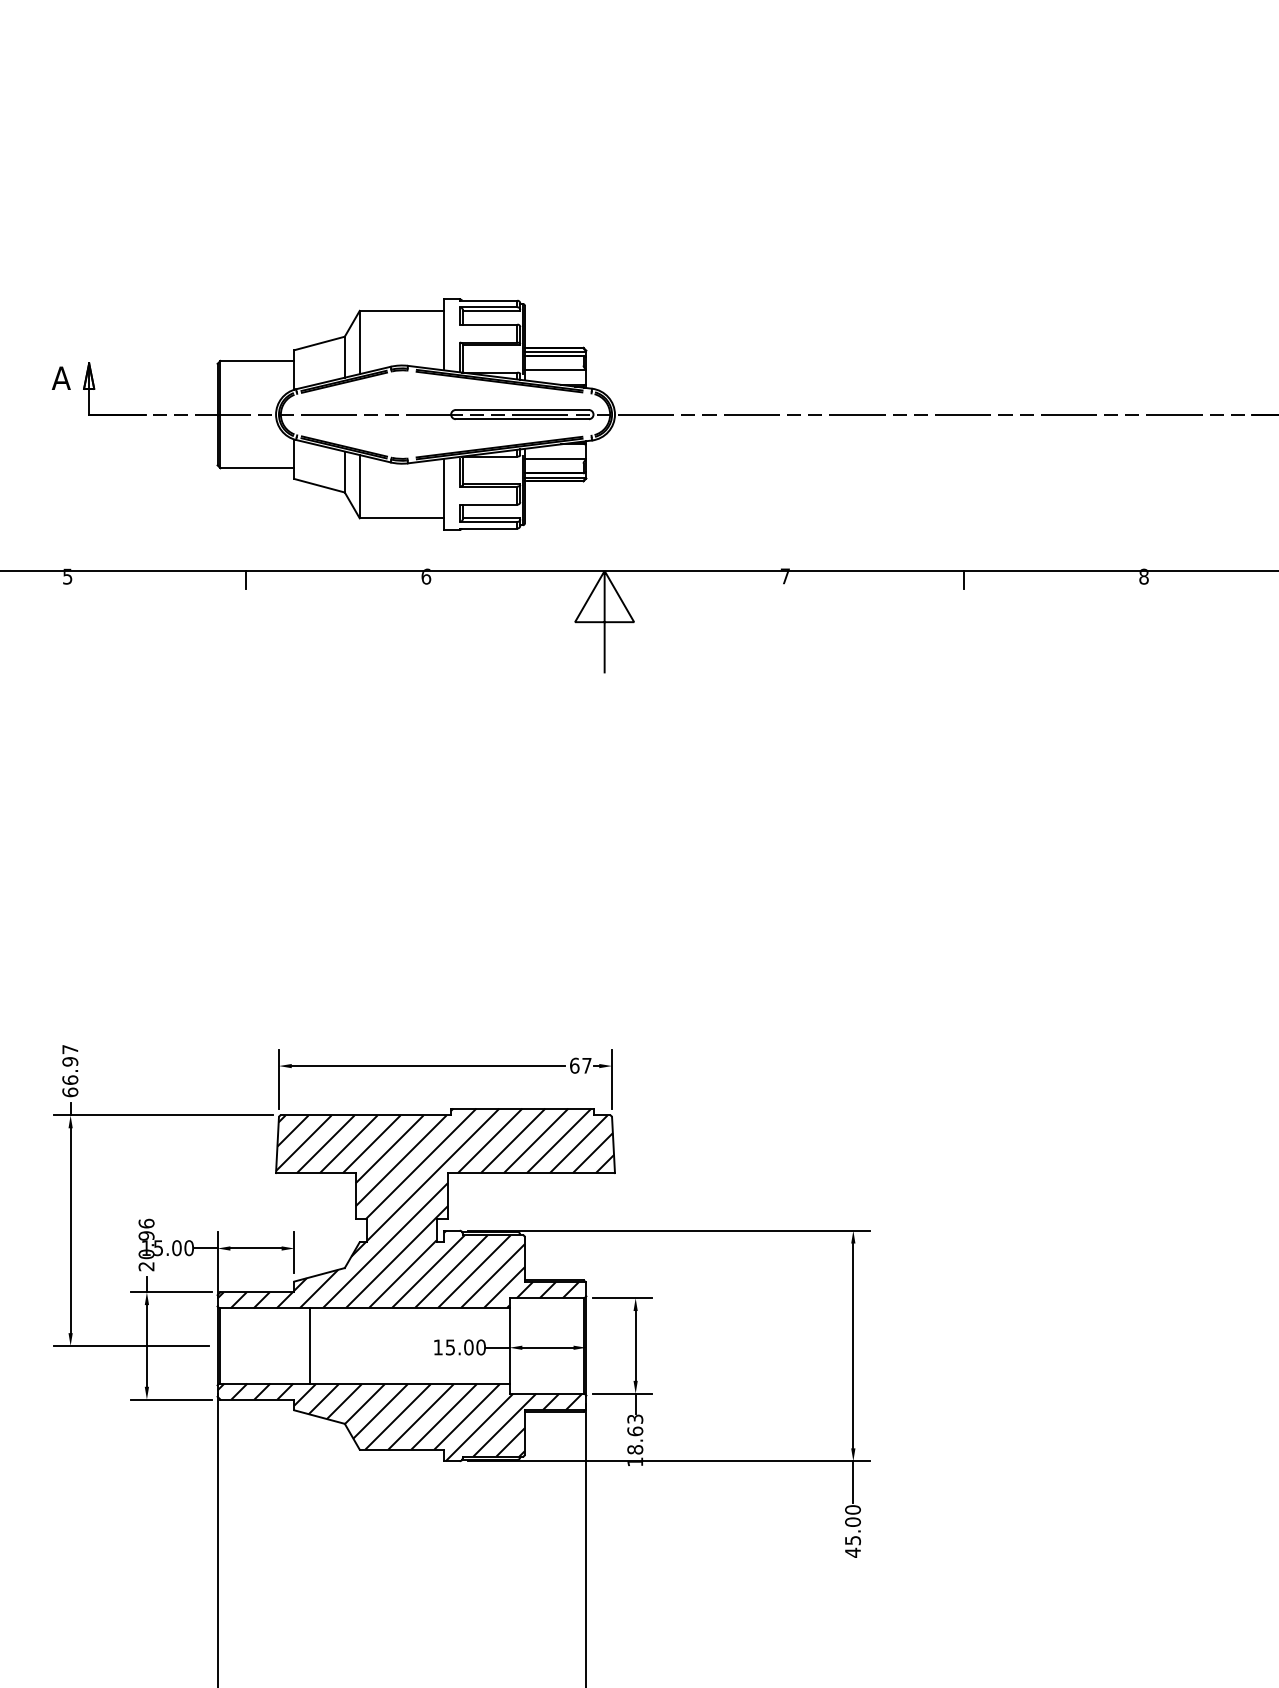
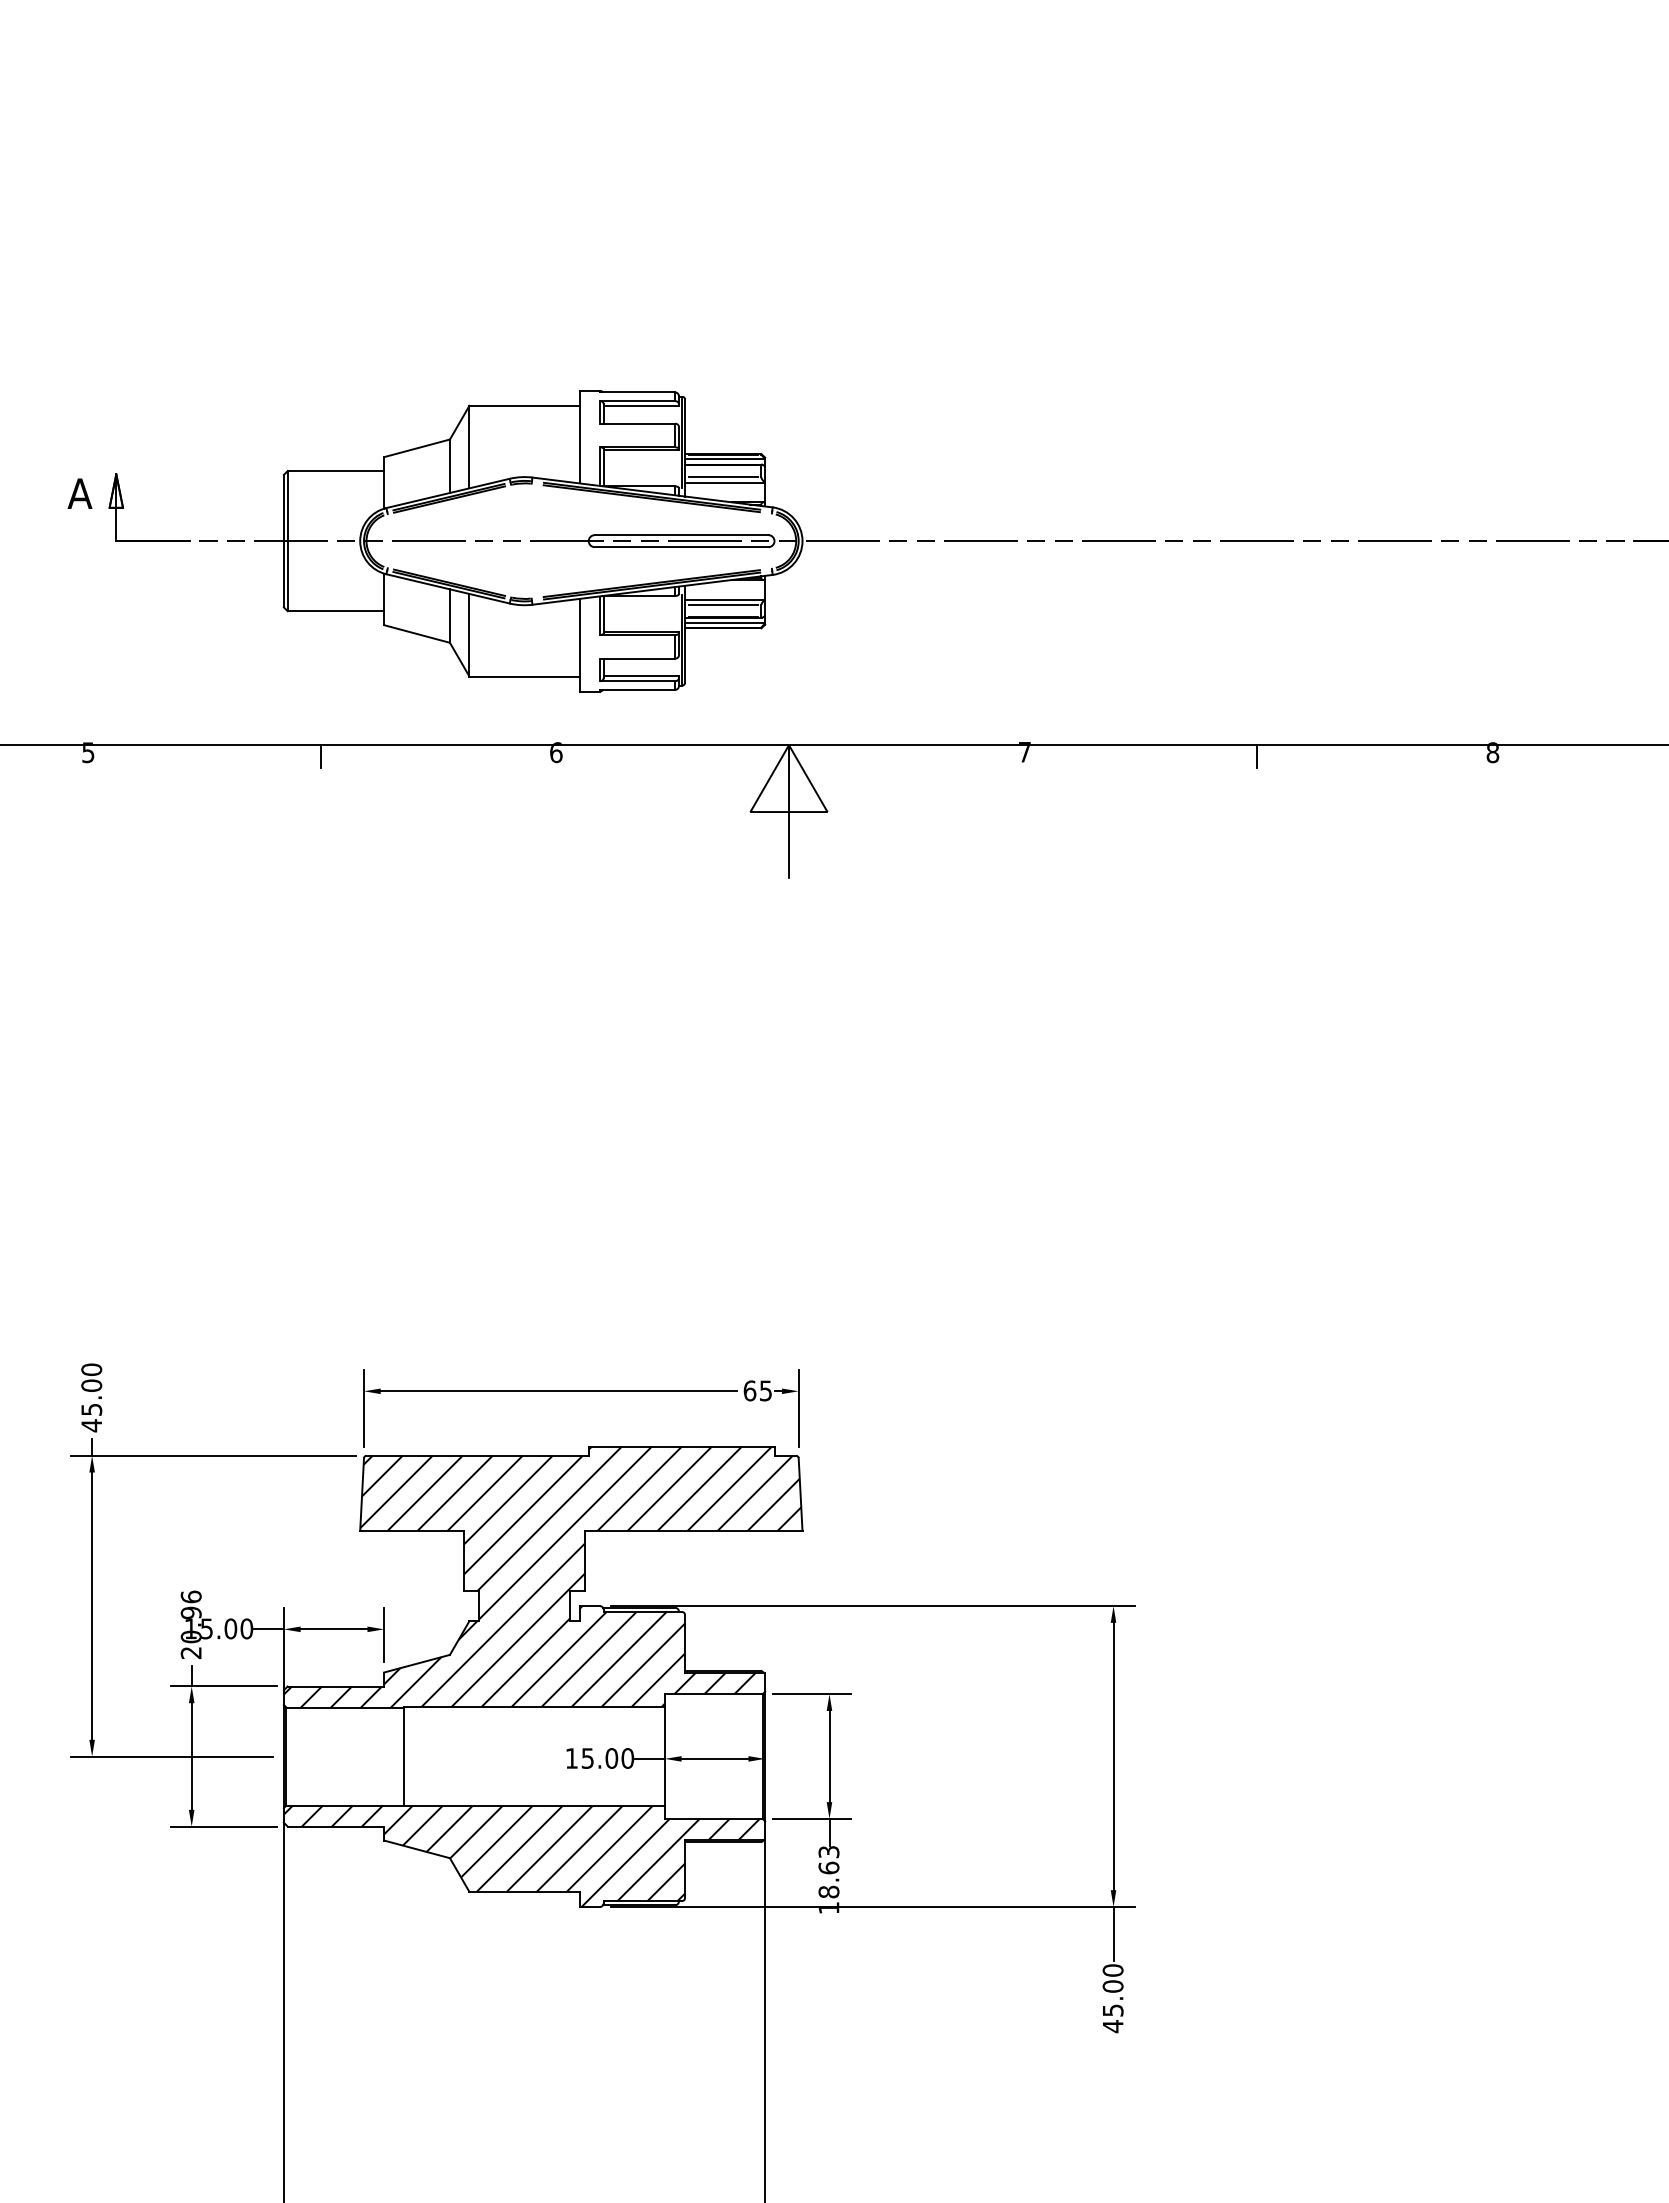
line: (553, 365) -> (722, 477), added
line: (553, 463) -> (722, 605), added
text: (586, 1065) -> (765, 1390), 67 -> 65
text: (70, 1070) -> (91, 1397), 66.97 -> 45.00

